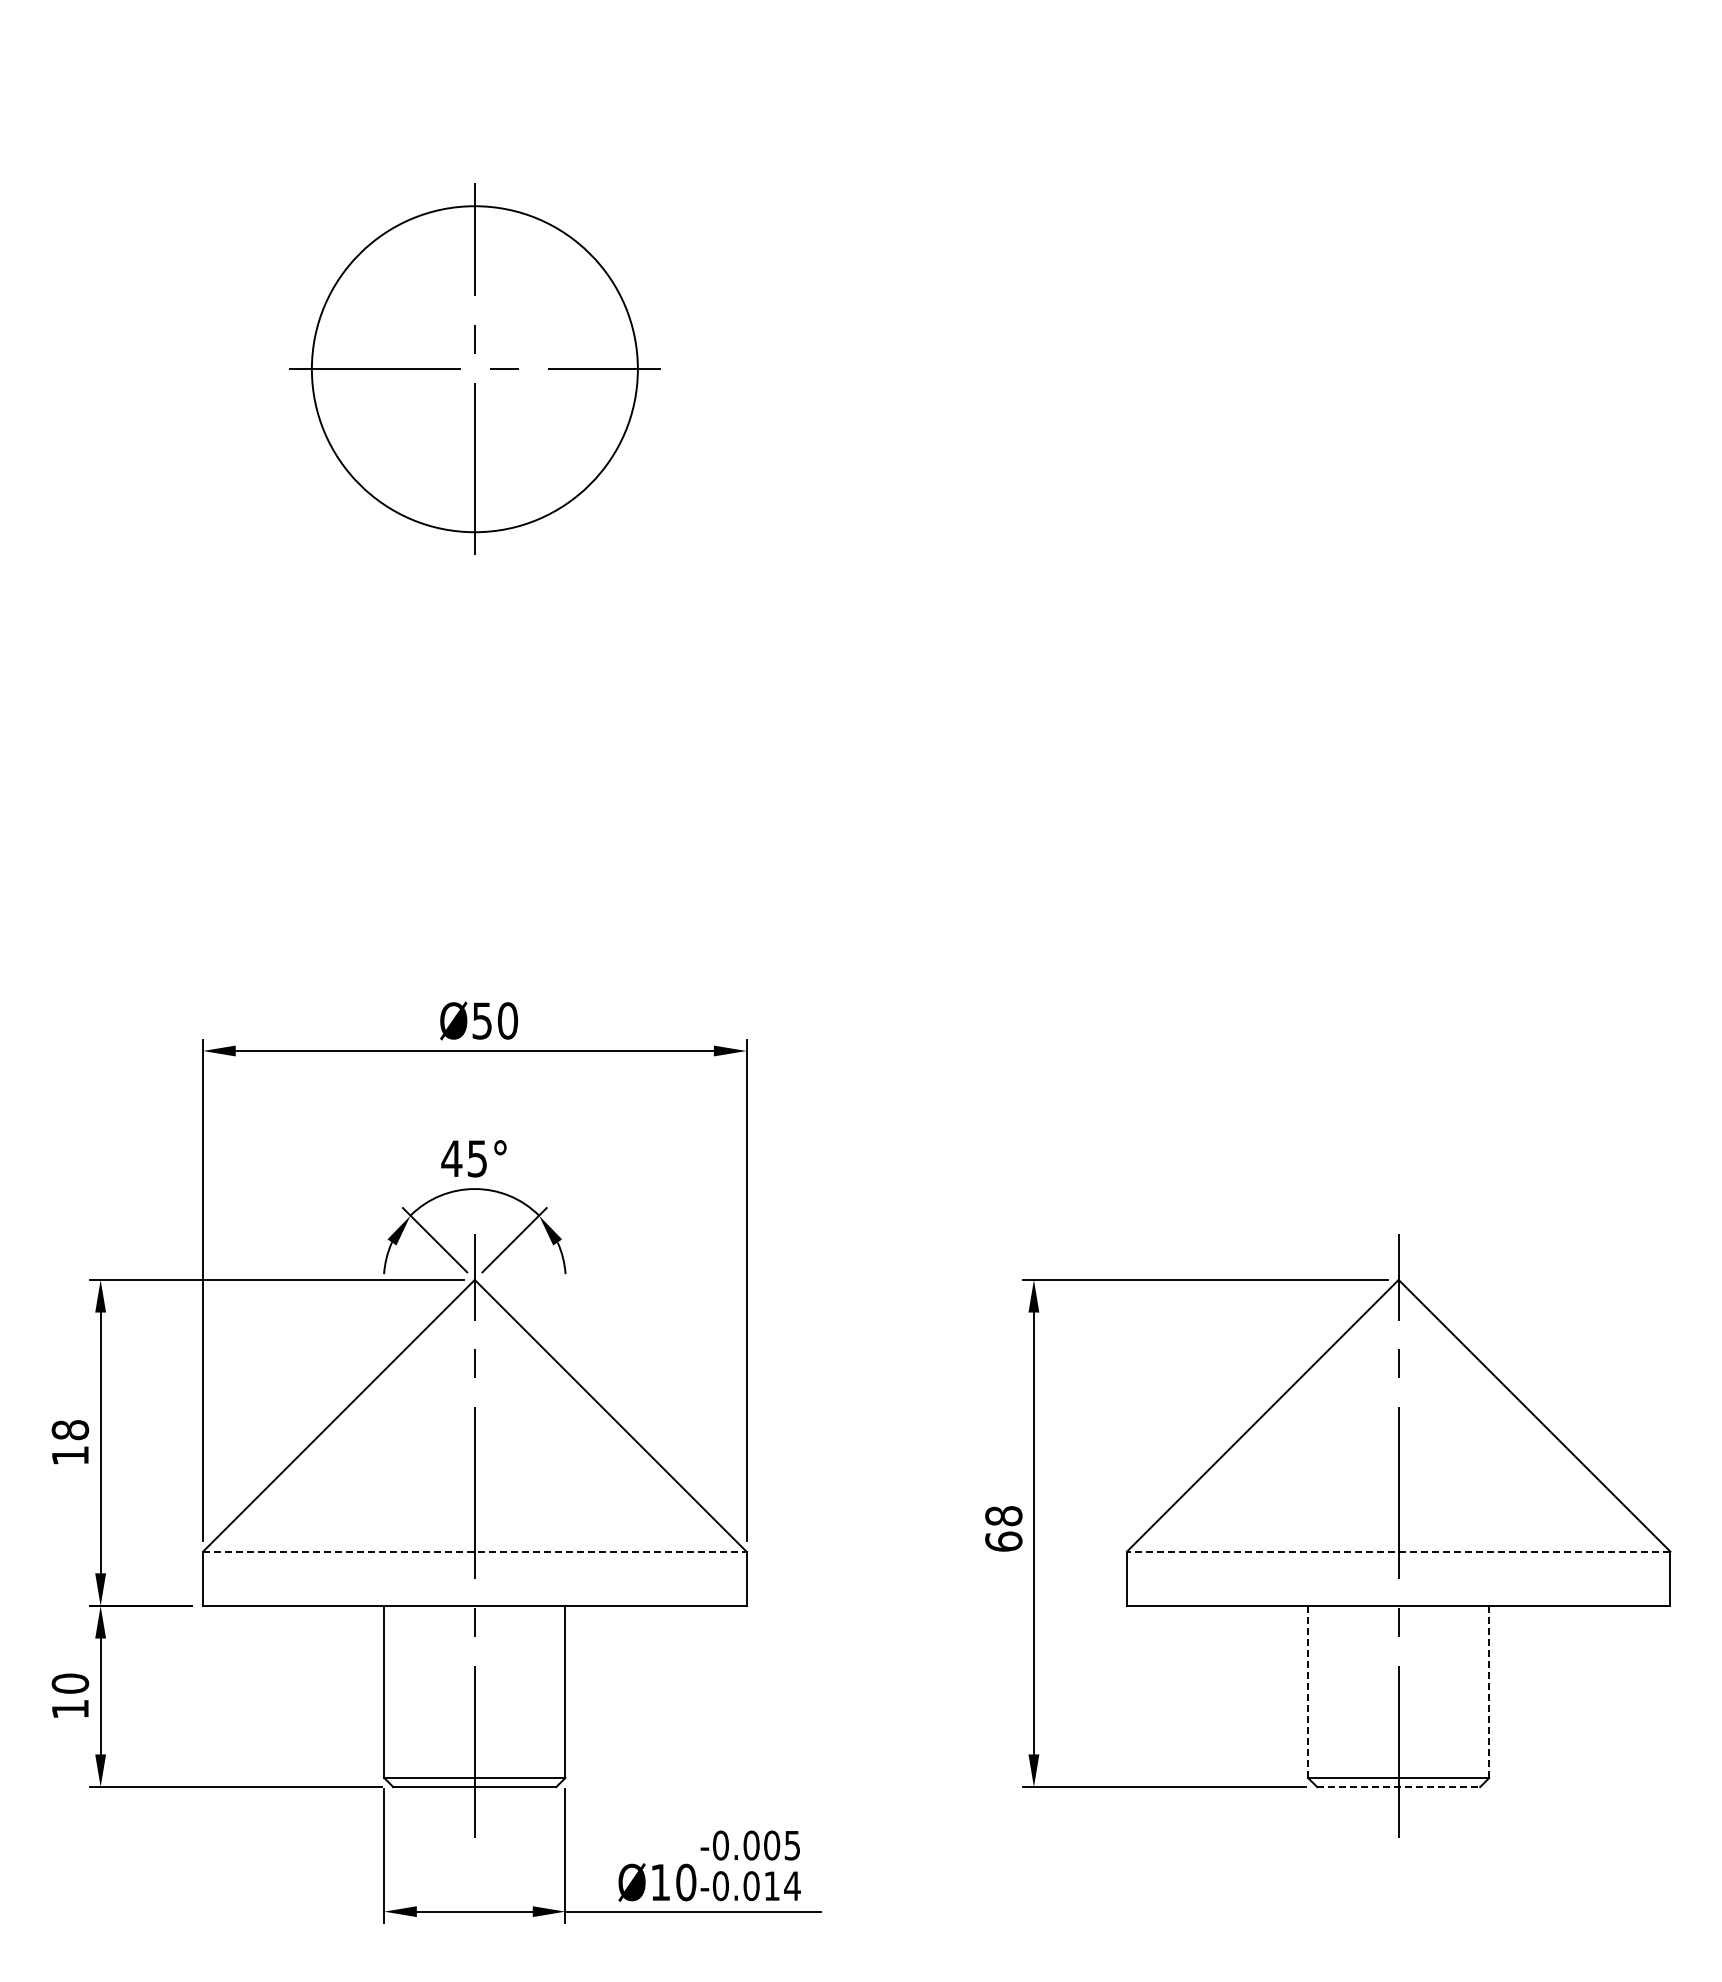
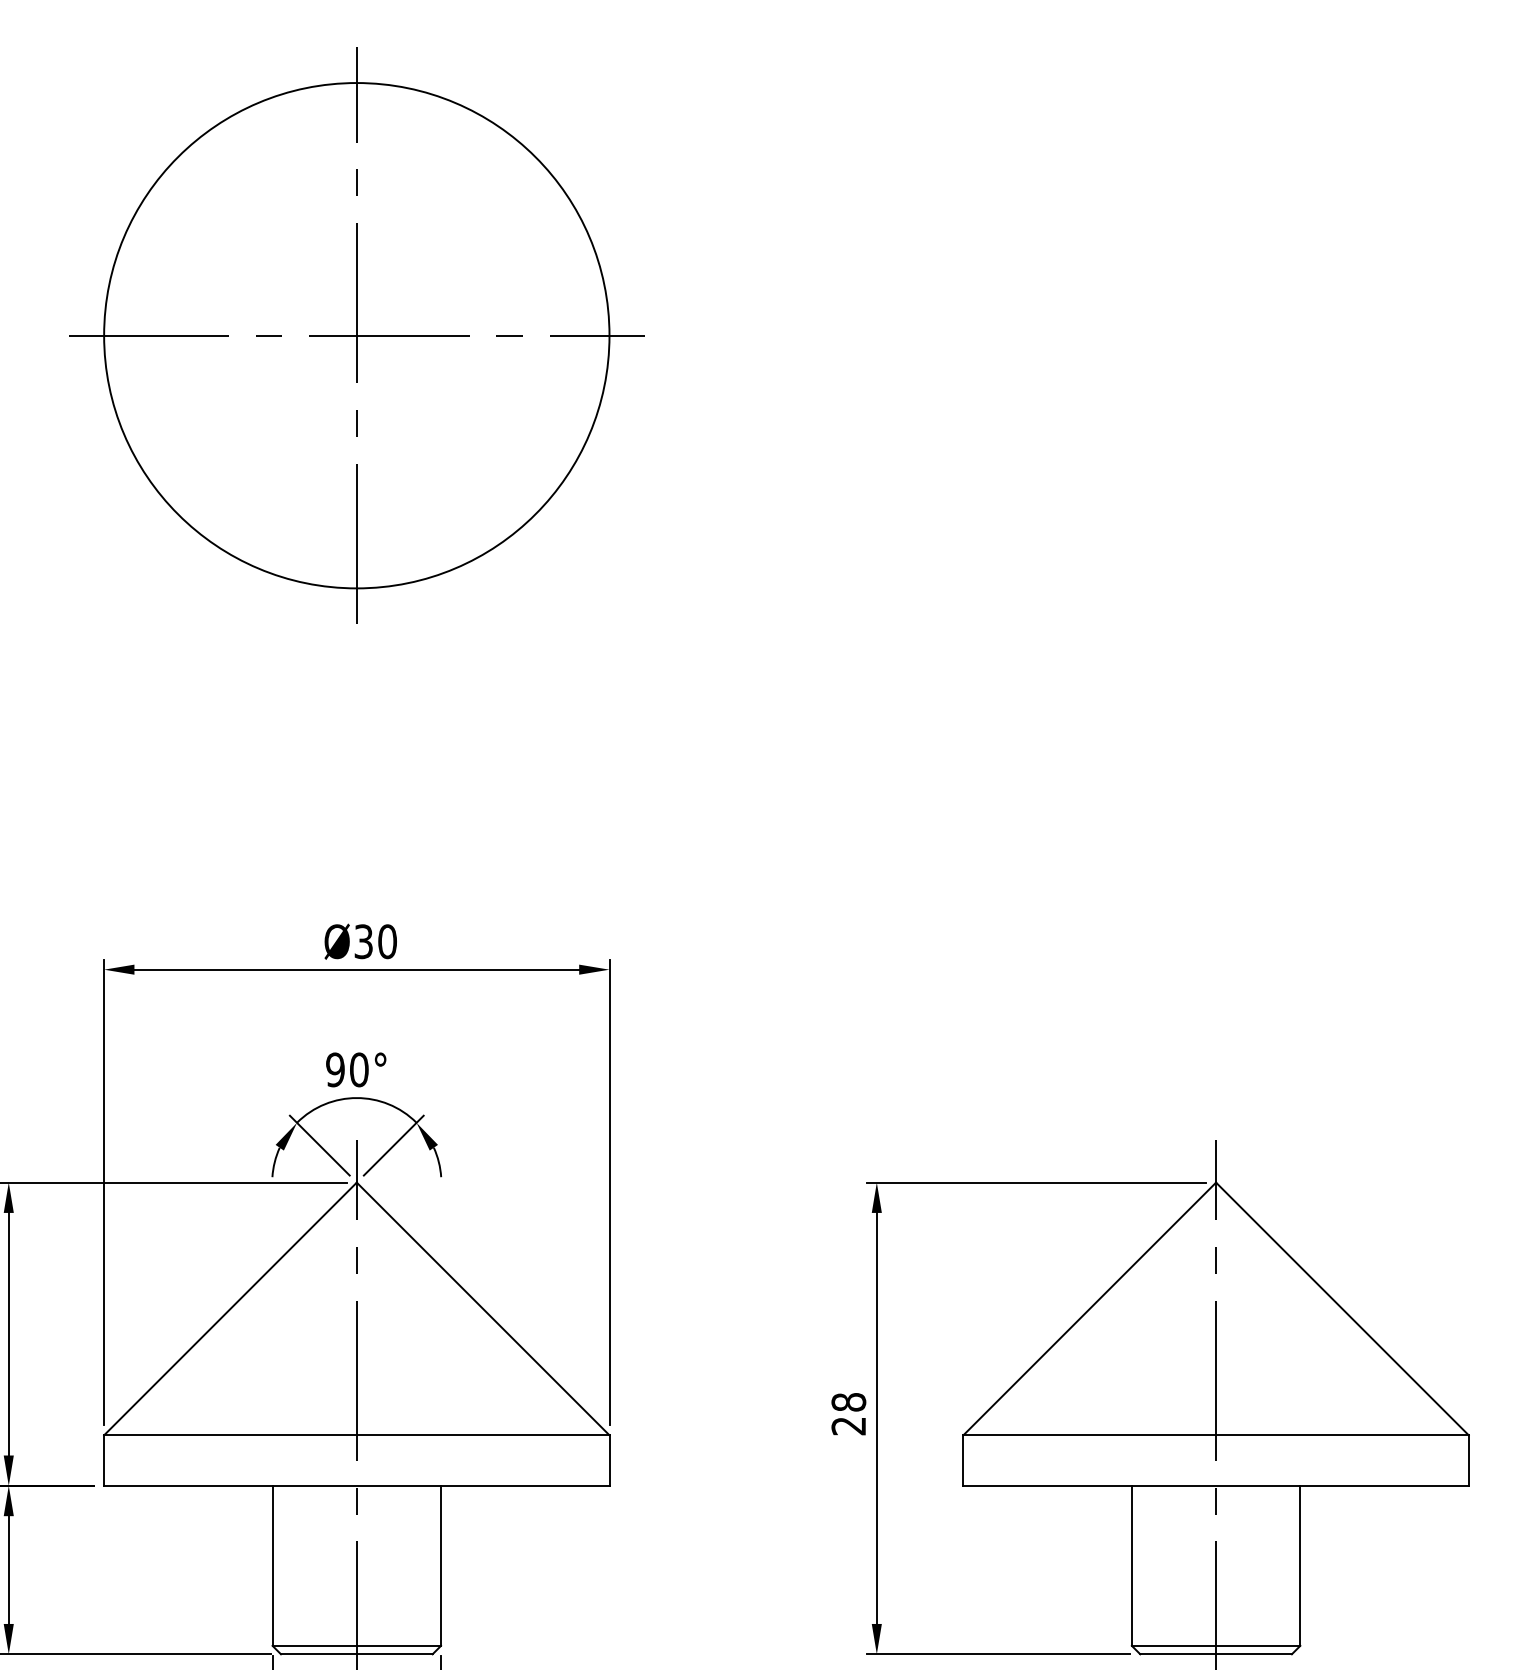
part: (474, 368) -> (356, 334), size x1.67
text: (482, 1020) -> (363, 941), Ø50 -> Ø30
text: (464, 1158) -> (347, 1069), 45° -> 90°
text: (1003, 1541) -> (848, 1425), 68 -> 28
line: (474, 1551) -> (356, 1435), dashed -> solid
line: (1398, 1551) -> (1215, 1435), dashed -> solid
line: (1489, 1691) -> (1300, 1565), dashed -> solid
line: (1308, 1692) -> (1132, 1566), dashed -> solid
line: (1398, 1787) -> (1215, 1654), dashed -> solid

